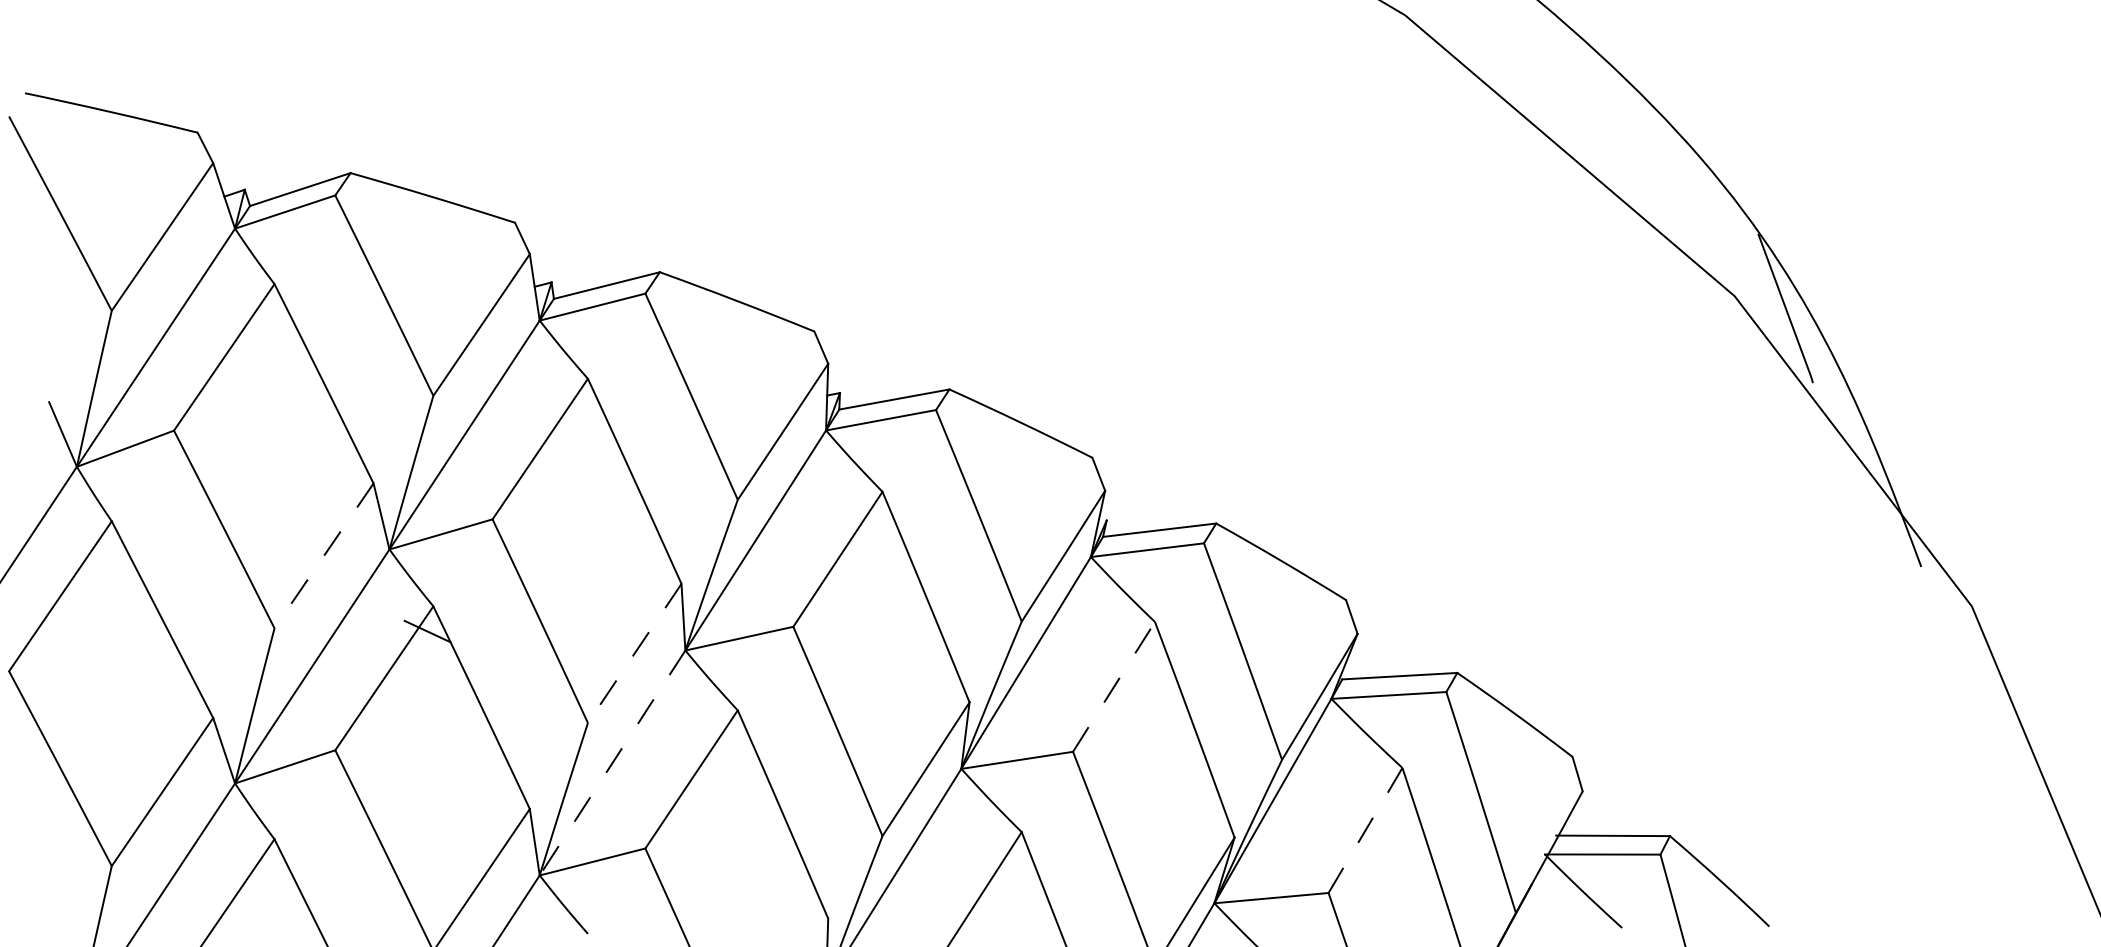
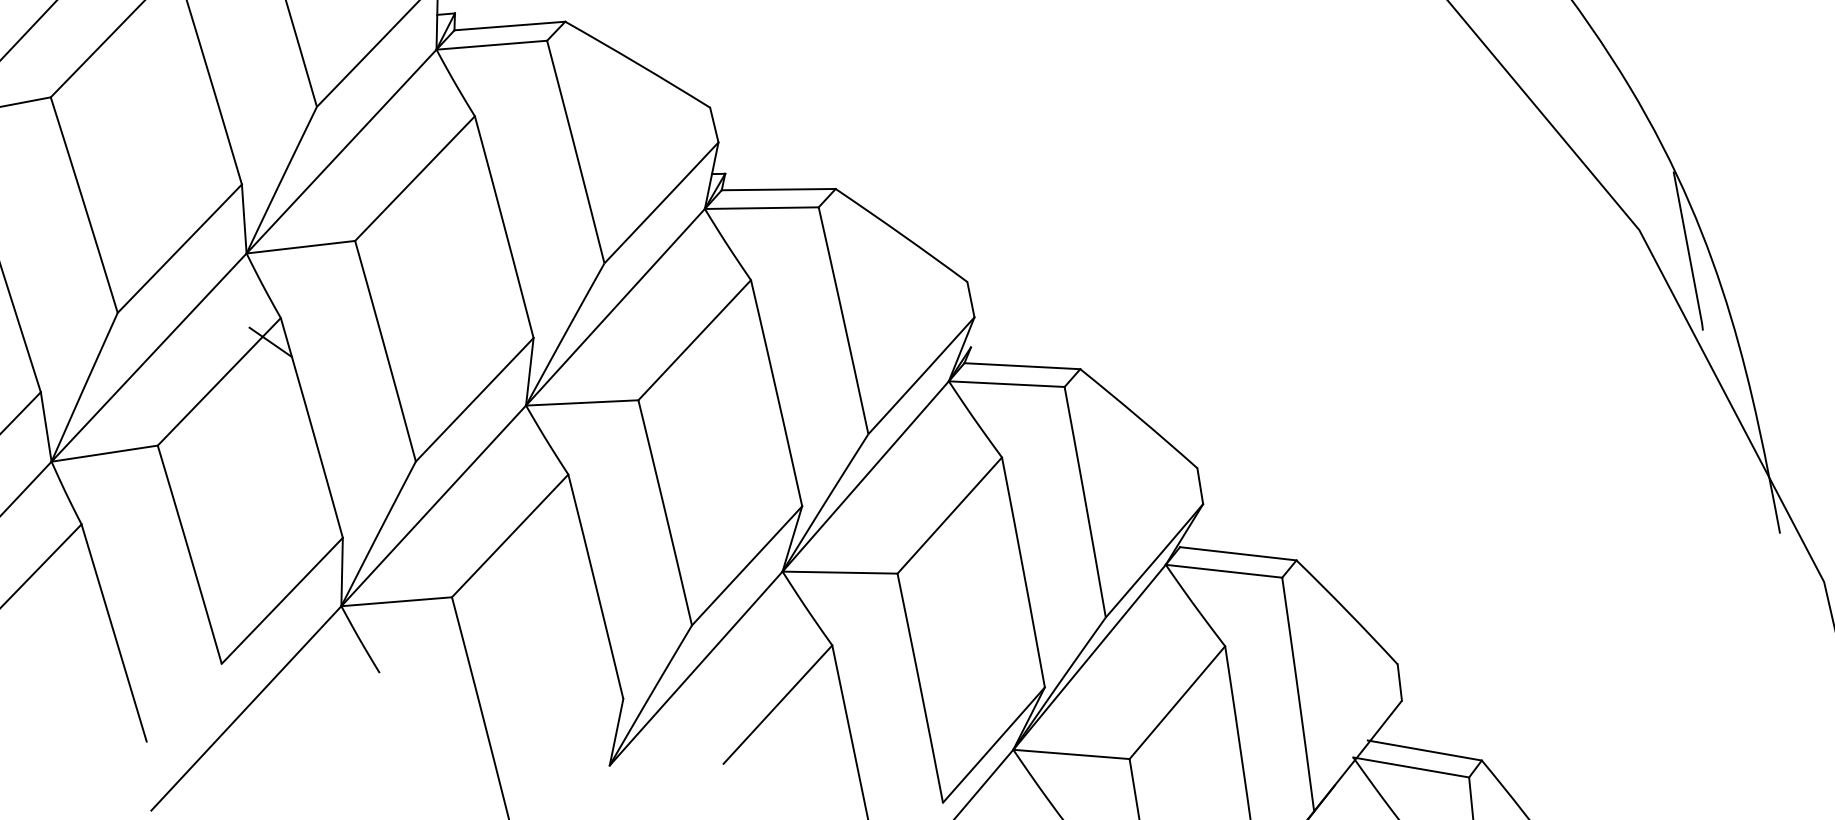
line: (324, 555) -> (180, 248), dashed -> solid
line: (634, 653) -> (474, 399), dashed -> solid
line: (1114, 686) -> (950, 515), dashed -> solid
line: (612, 763) -> (433, 506), dashed -> solid
line: (1365, 830) -> (1177, 702), dashed -> solid

